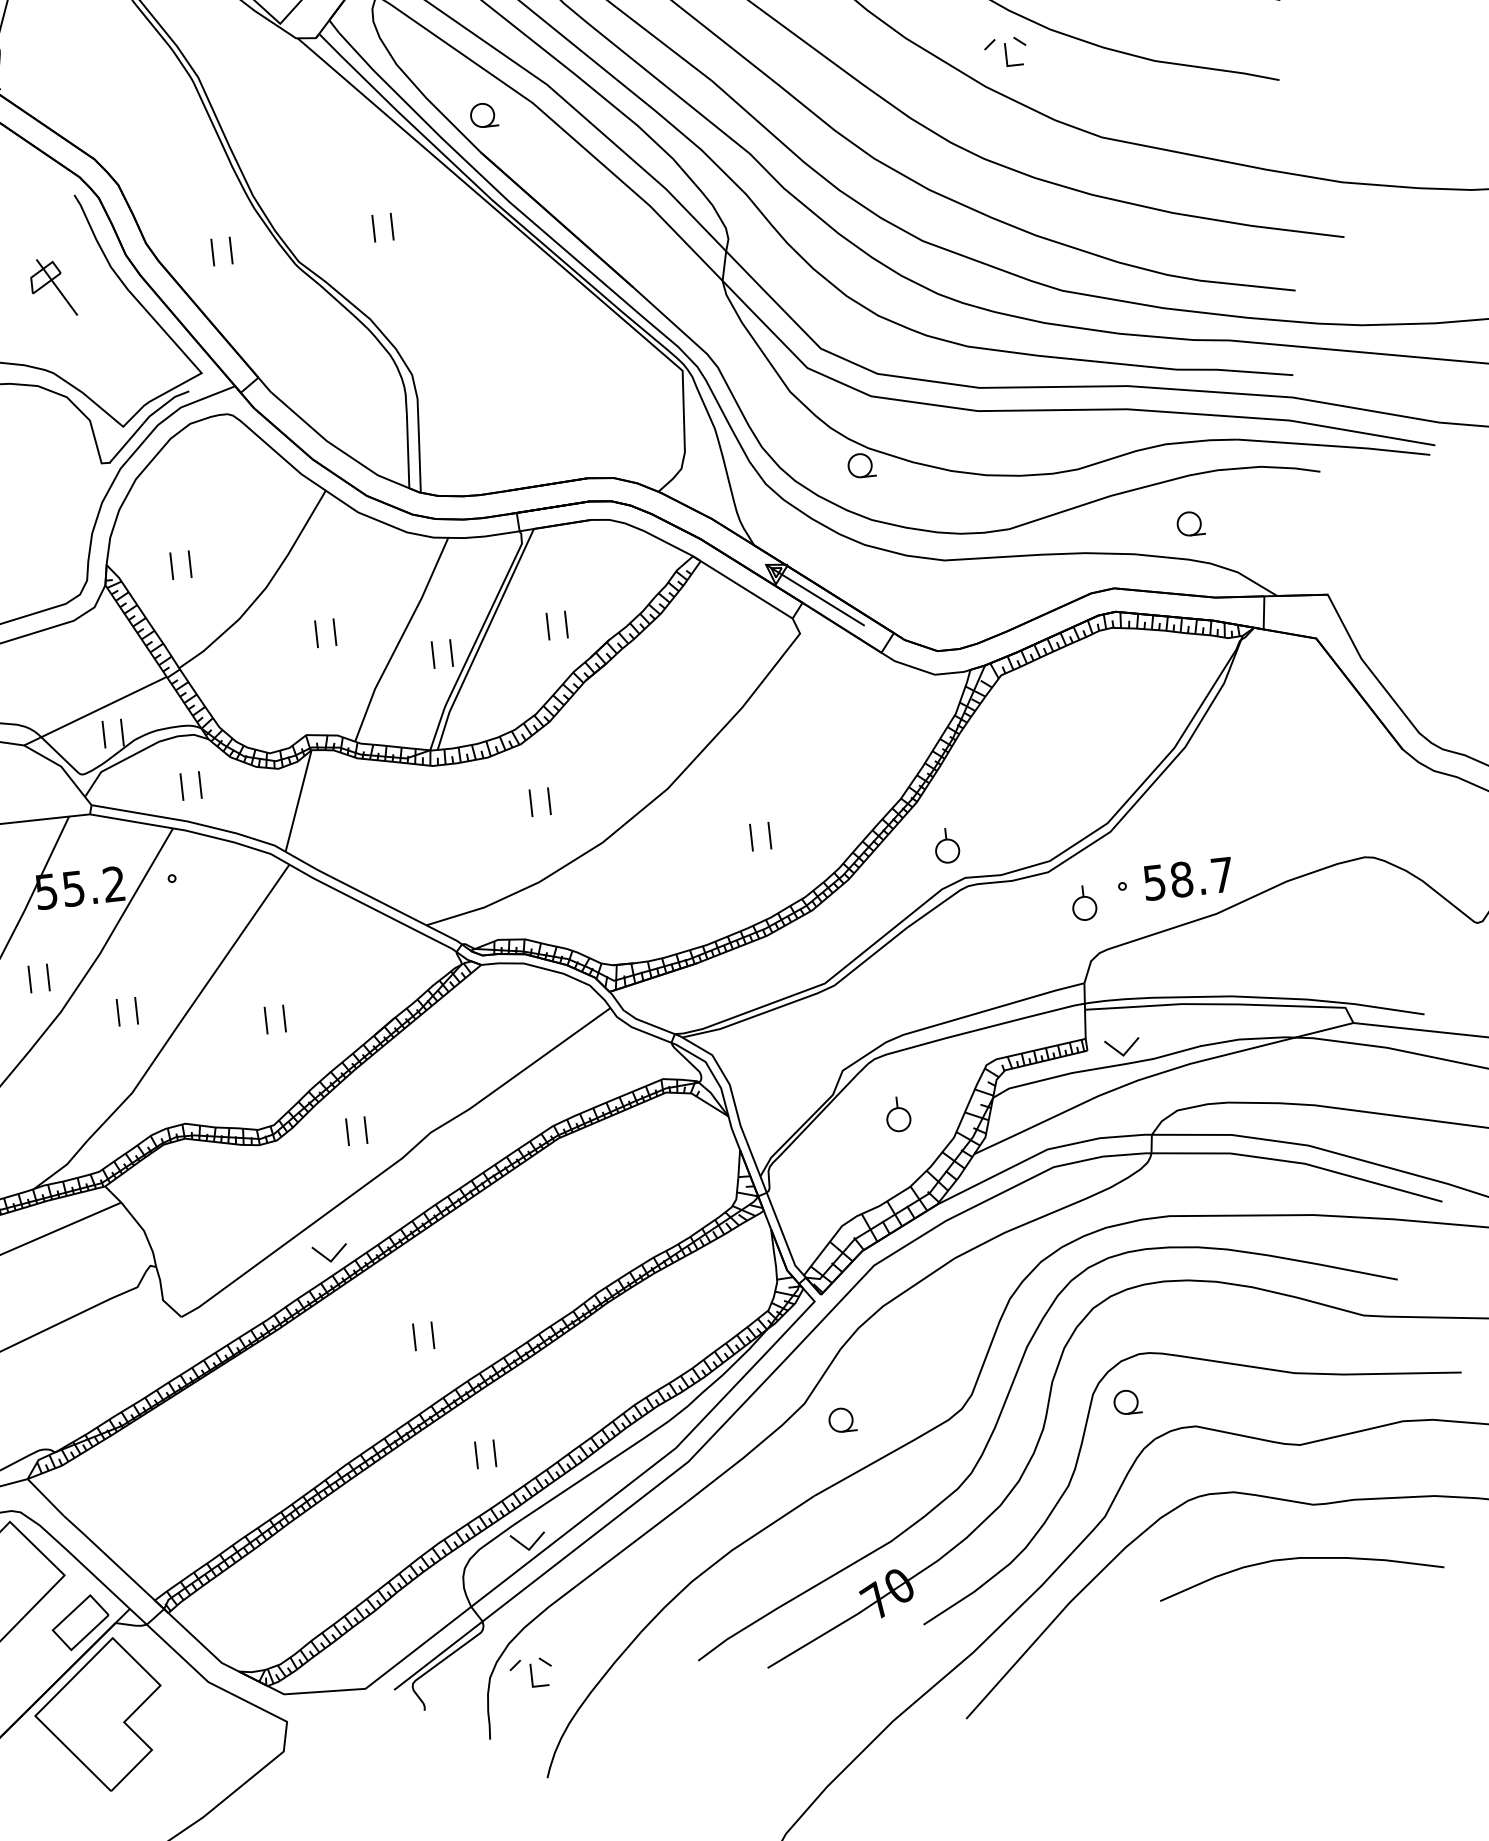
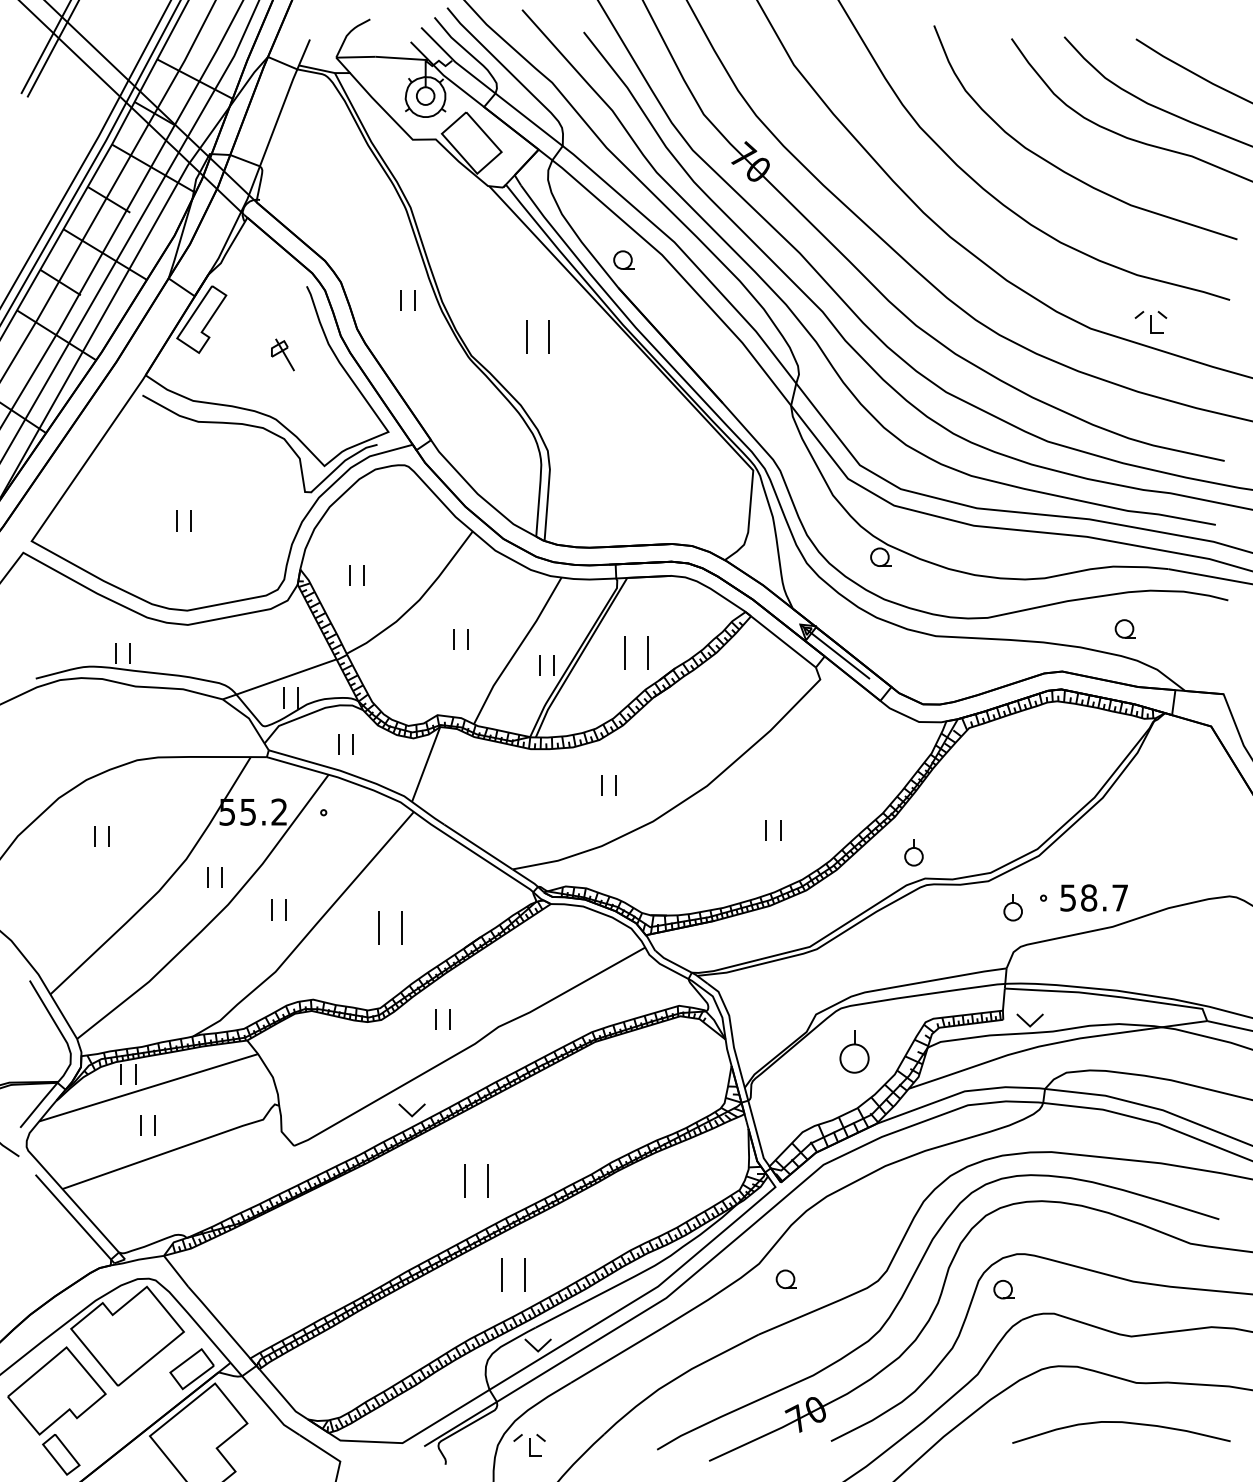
part: (1005, 52) -> (1150, 322), moved
part: (382, 227) -> (537, 336), size x1.6
part: (221, 251) -> (407, 300), moved
part: (52, 287) -> (282, 354), size x0.7
part: (556, 626) -> (636, 653), size x1.6
part: (274, 1020) -> (389, 928), size x1.6
part: (898, 1114) -> (854, 1052), size x1.6
part: (422, 1336) -> (475, 1180), size x1.6
part: (484, 1454) -> (512, 1275), size x1.6

